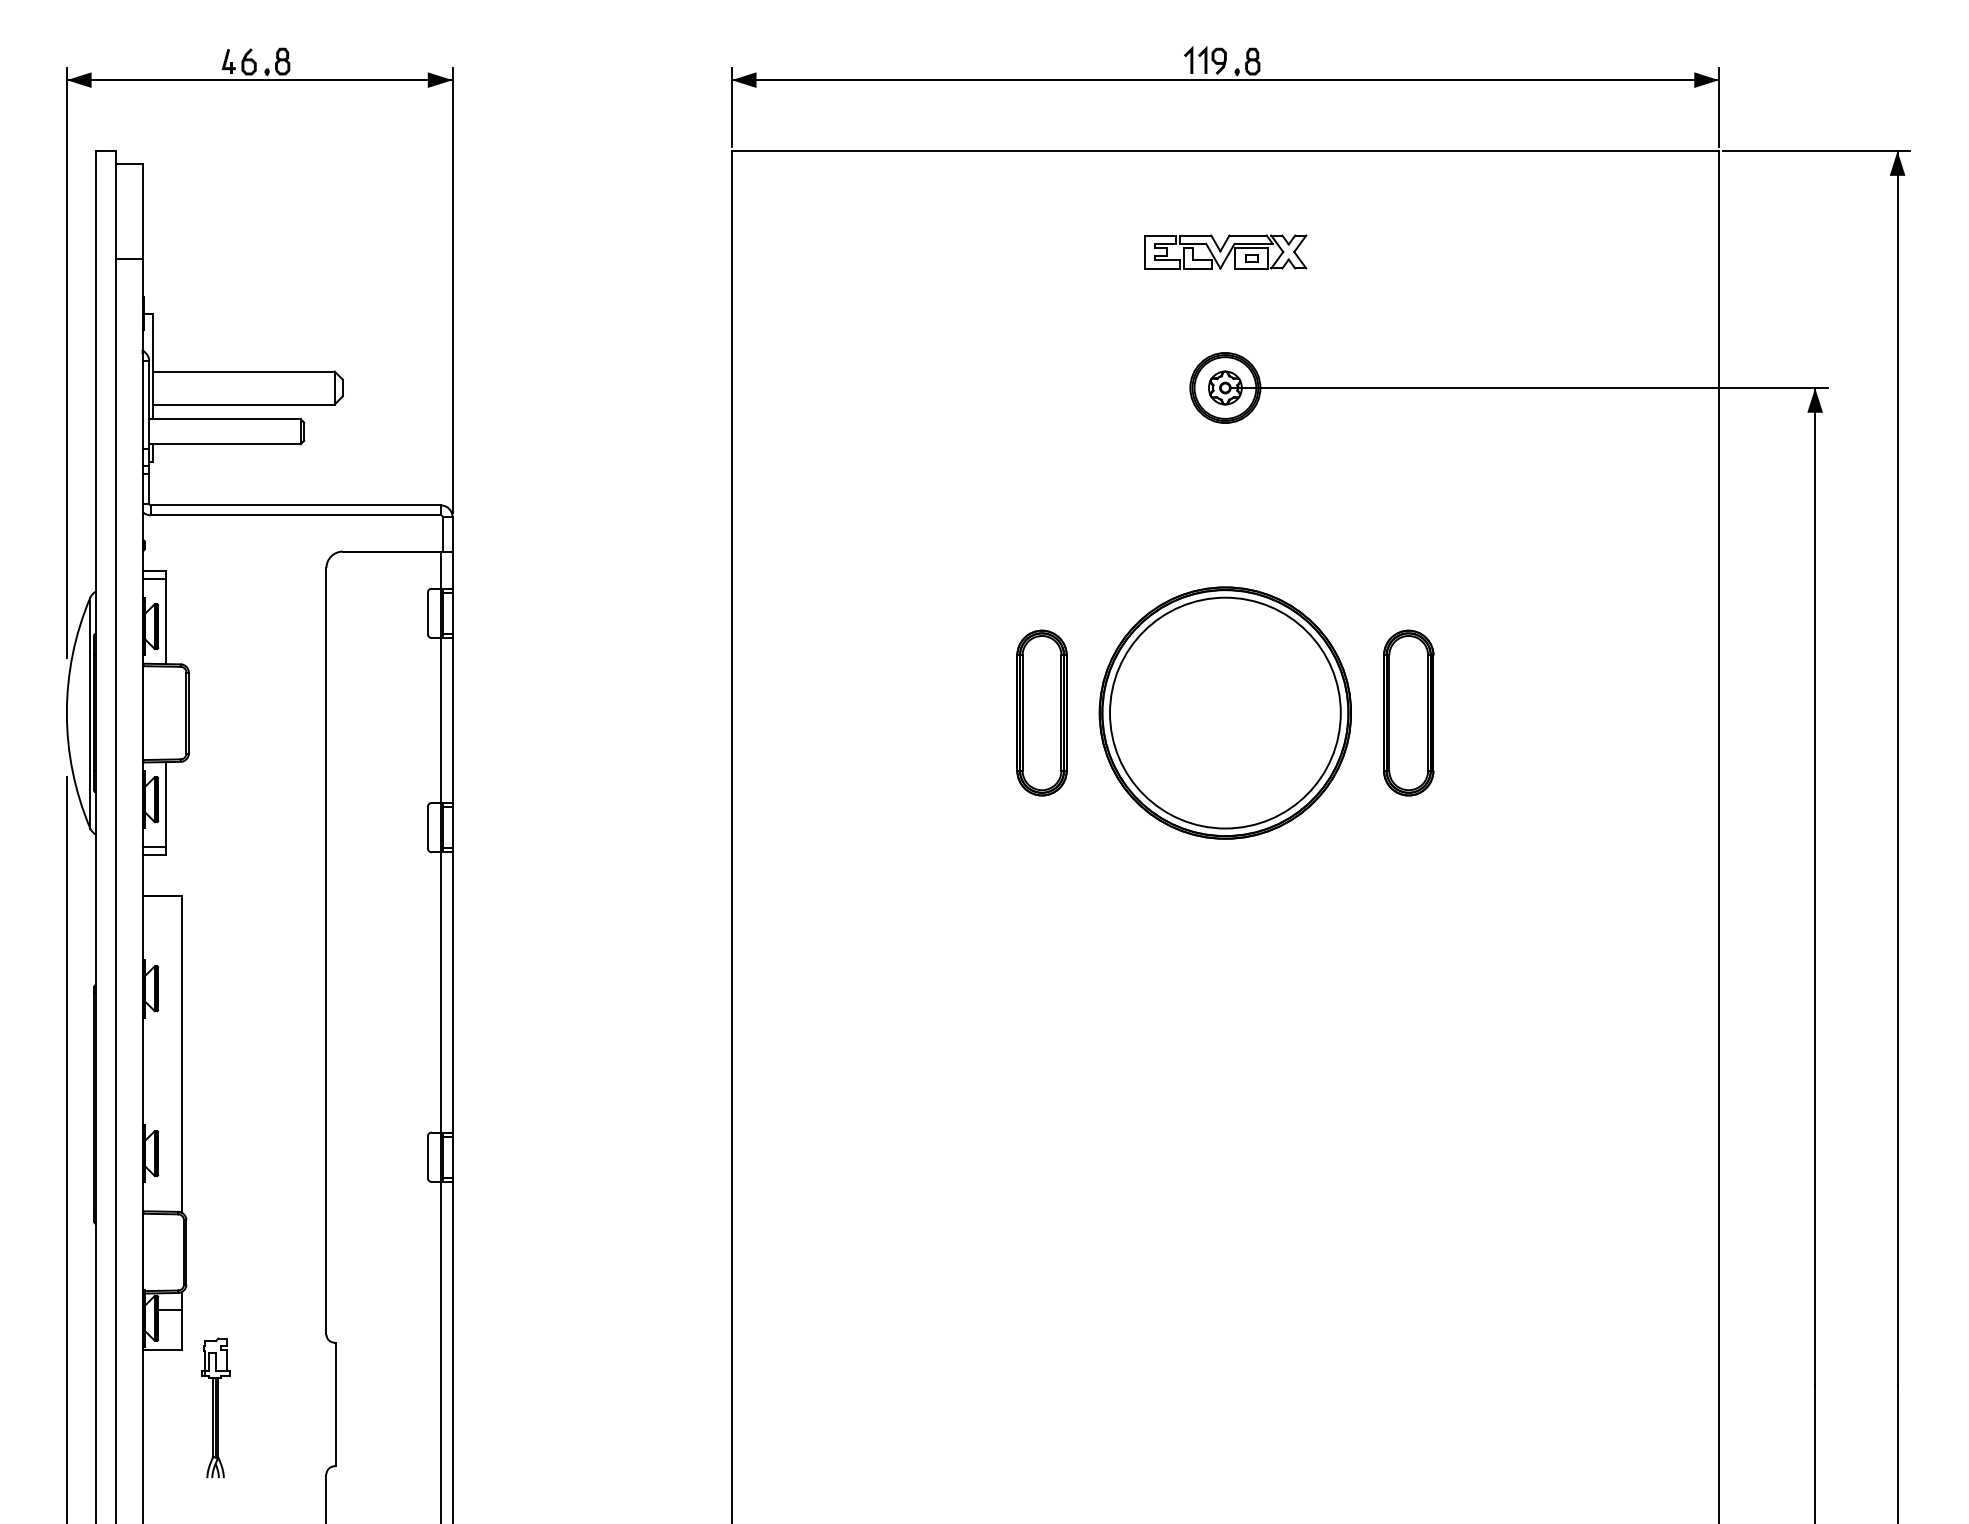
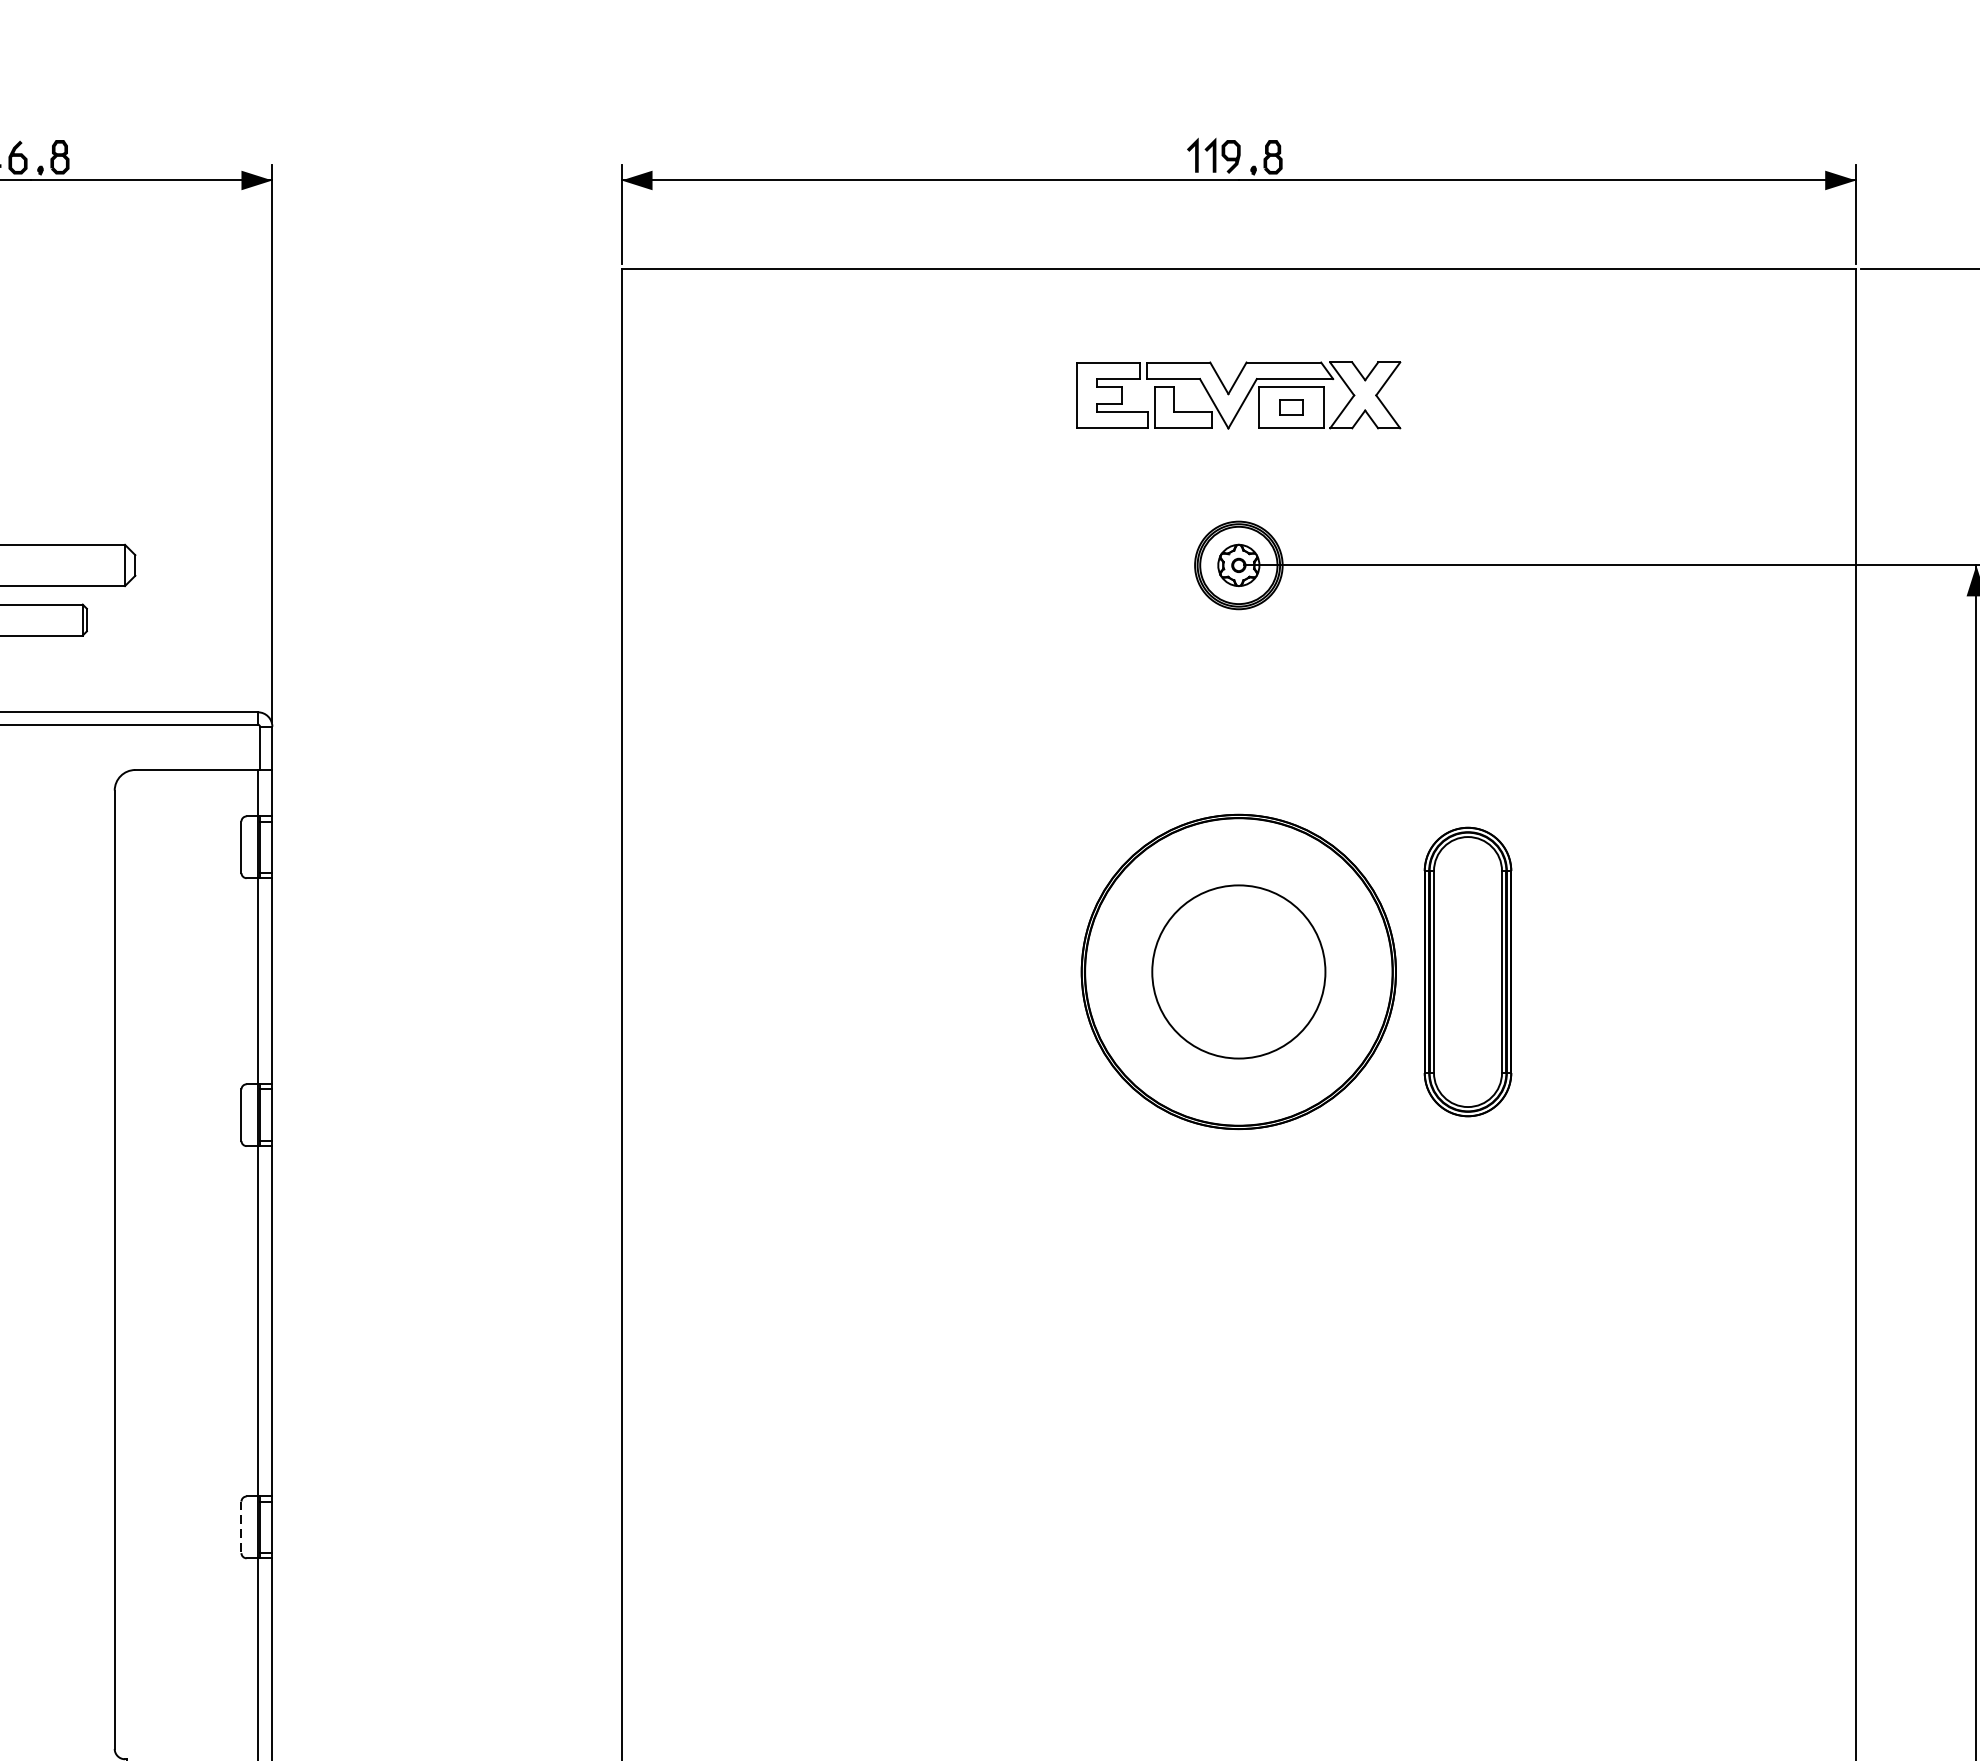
part: (1225, 251) -> (1238, 394), size x1.6
part: (1041, 712) -> (1008, 971), removed
circle: (1225, 712) -> (1238, 971), size x0.6
part: (1408, 712) -> (1467, 971), size x1.4
line: (427, 1157) -> (241, 1527), solid -> dashed

